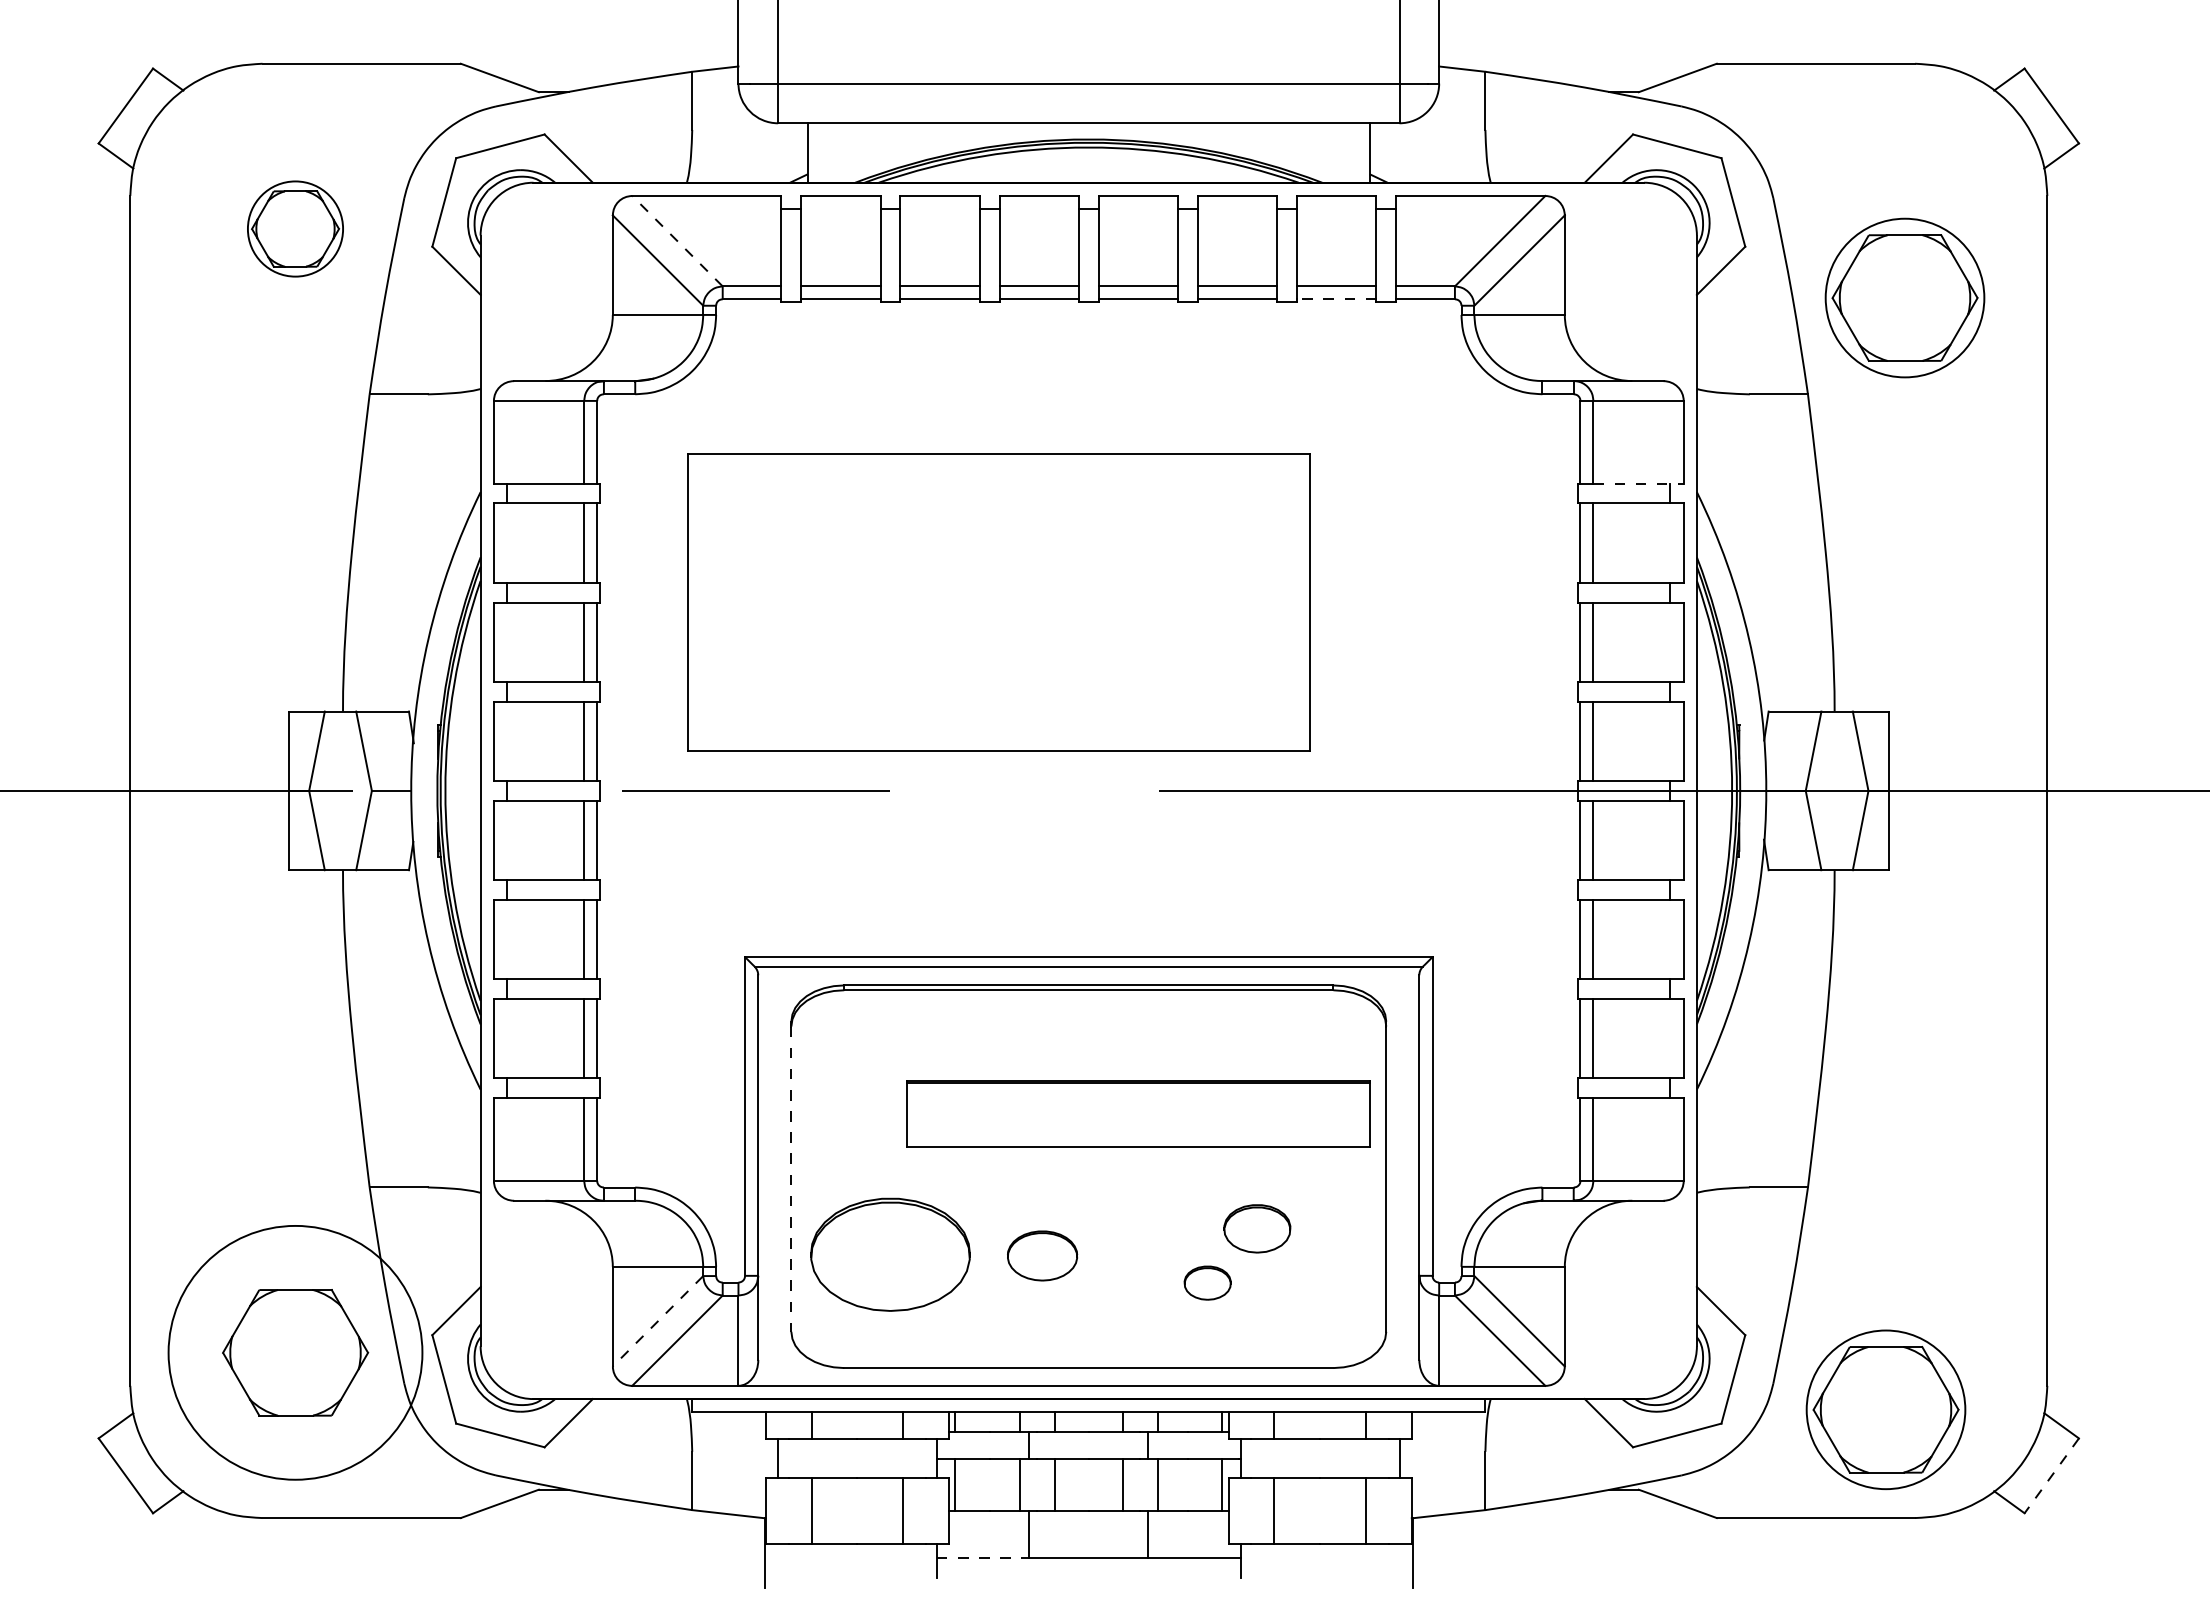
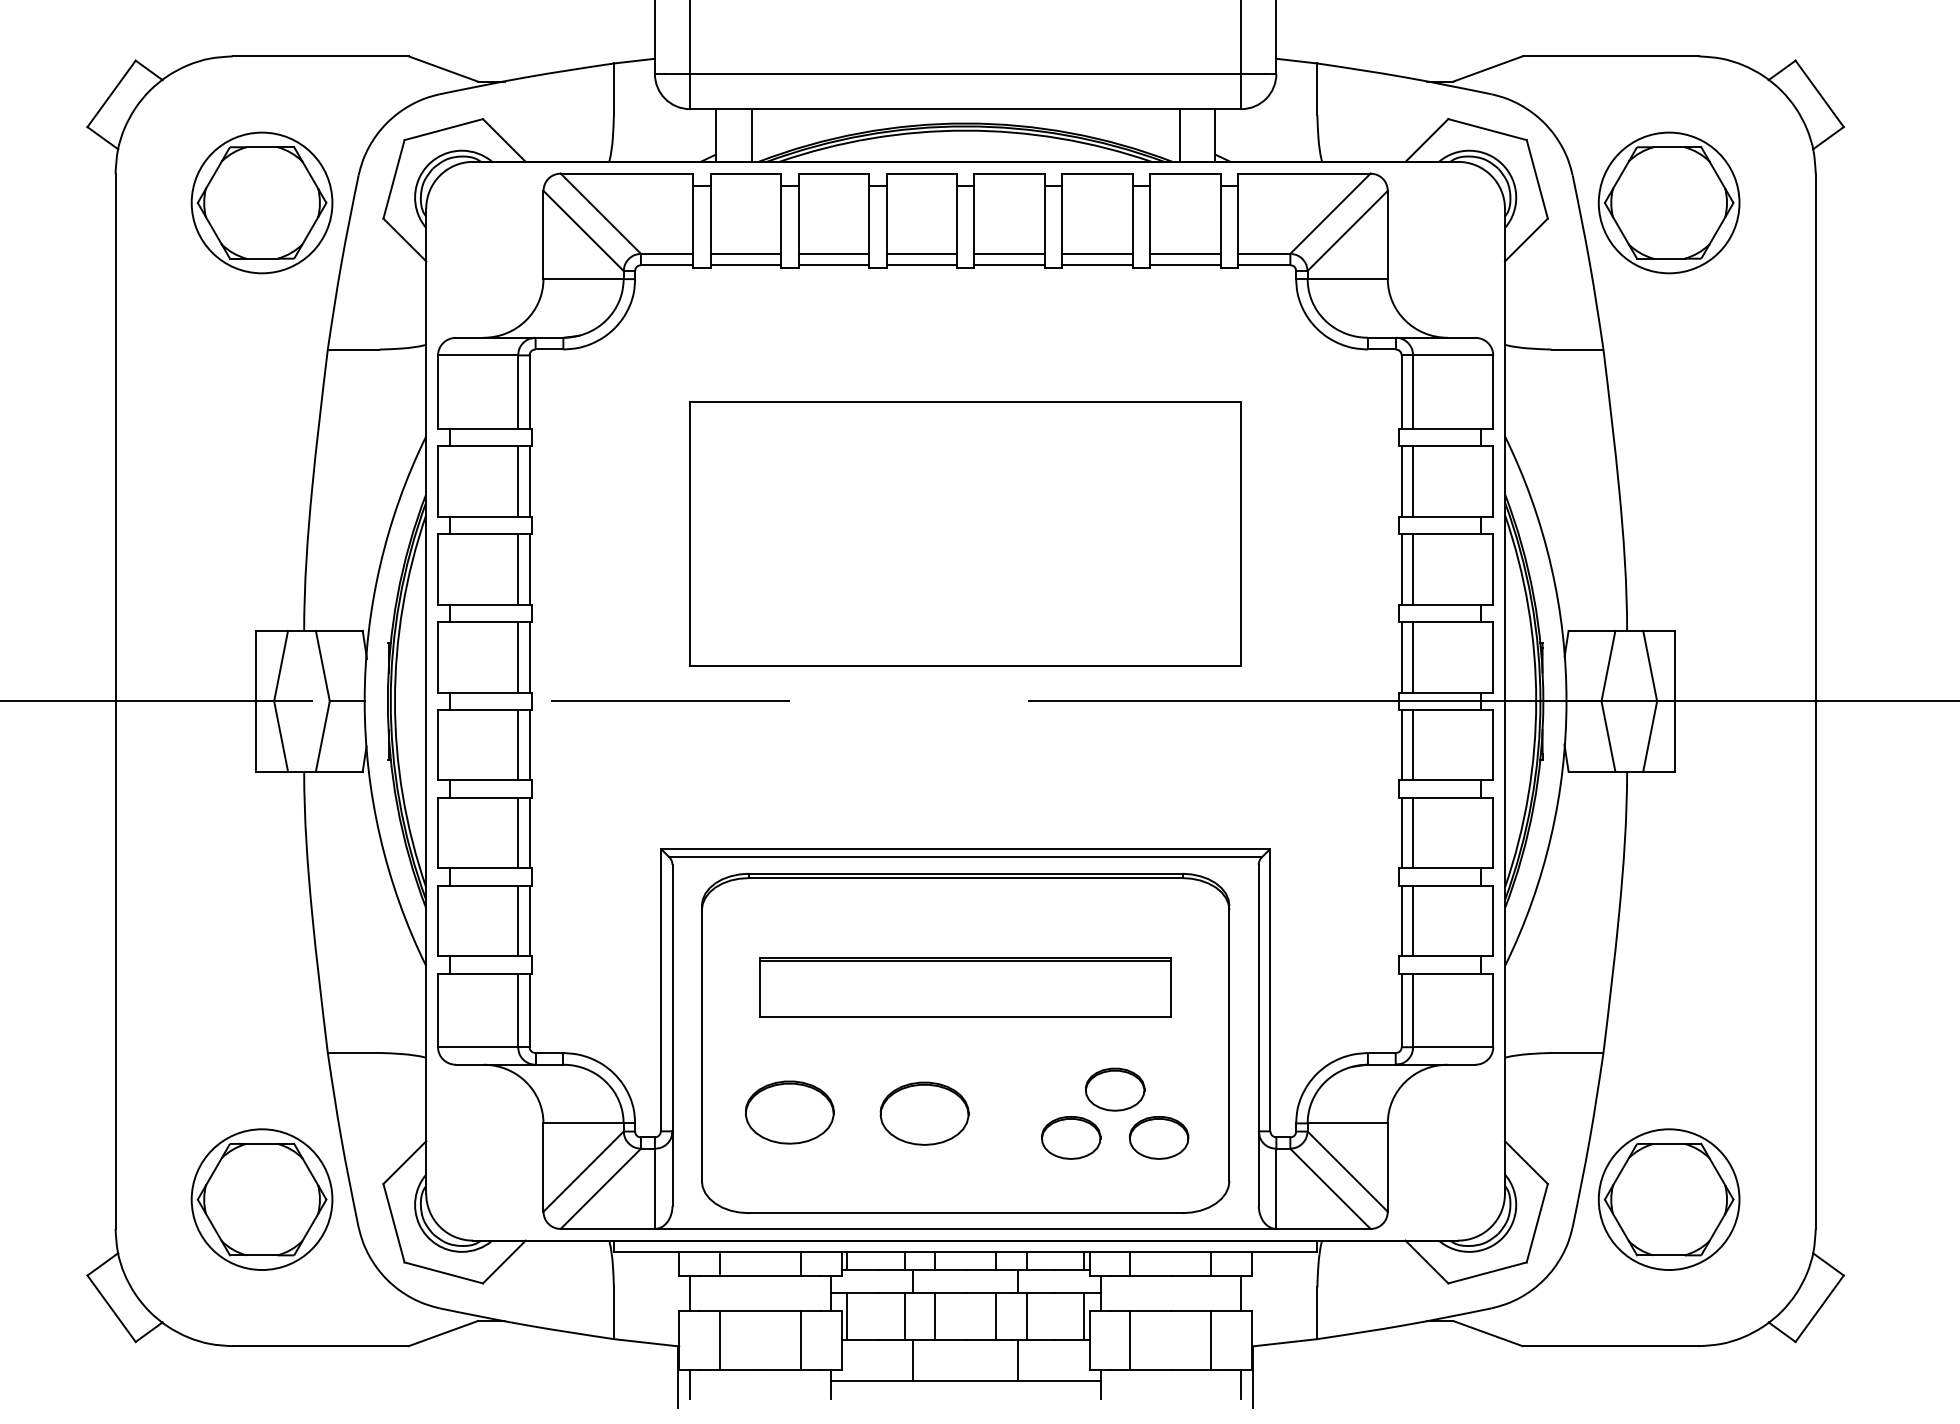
line: (847, 152) -> (751, 135), added
line: (1330, 152) -> (1179, 135), added
part: (295, 228) -> (262, 202), size x1.67
line: (677, 241) -> (600, 214), dashed -> solid
part: (1904, 297) -> (1668, 202), moved
line: (1336, 299) -> (1185, 265), dashed -> solid
line: (1639, 483) -> (1454, 428), dashed -> solid
part: (998, 602) -> (965, 534), moved
part: (1138, 1113) -> (965, 987), moved
line: (791, 1179) -> (701, 1045), dashed -> solid
part: (890, 1254) -> (789, 1112), size x0.62
part: (1042, 1255) -> (924, 1113), size x1.43
part: (1207, 1282) -> (1070, 1137), size x1.43
part: (1306, 1282) -> (1158, 1137), added
line: (658, 1321) -> (583, 1171), dashed -> solid
circle: (295, 1352) -> (262, 1199), size x0.62
part: (1885, 1409) -> (1668, 1199), moved
line: (2051, 1476) -> (1819, 1309), dashed -> solid
line: (983, 1557) -> (872, 1381), dashed -> solid
line: (778, 1560) -> (690, 1383), added
line: (1399, 1560) -> (1241, 1383), added

